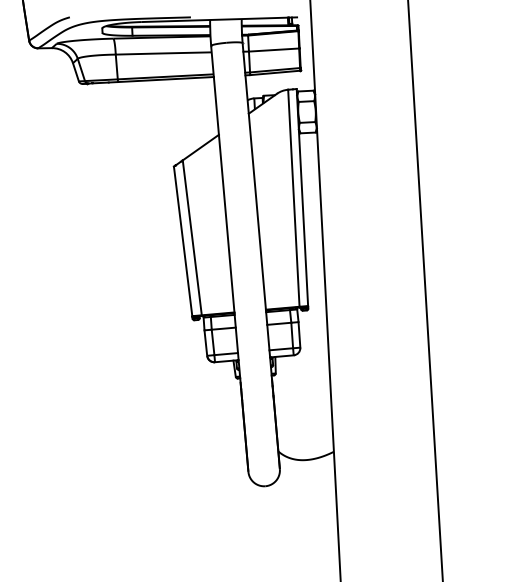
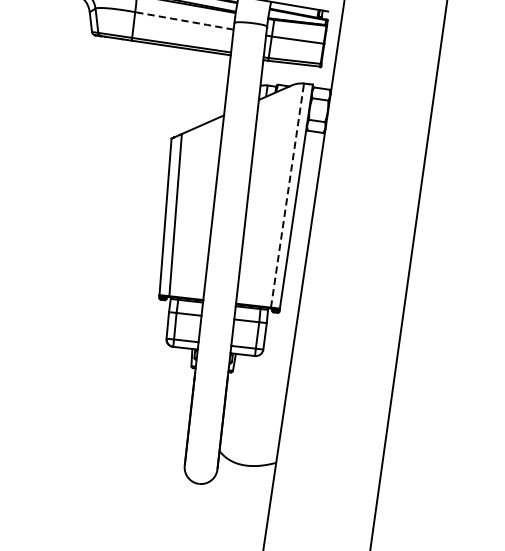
line: (163, 53) -> (184, 20), solid -> dashed
line: (293, 198) -> (287, 195), solid -> dashed

